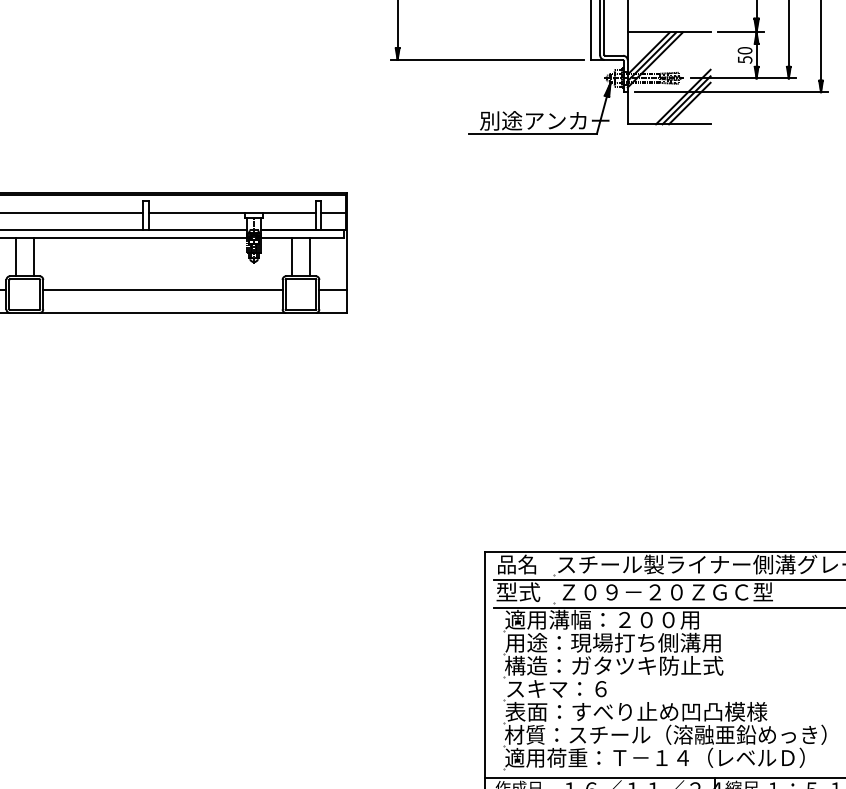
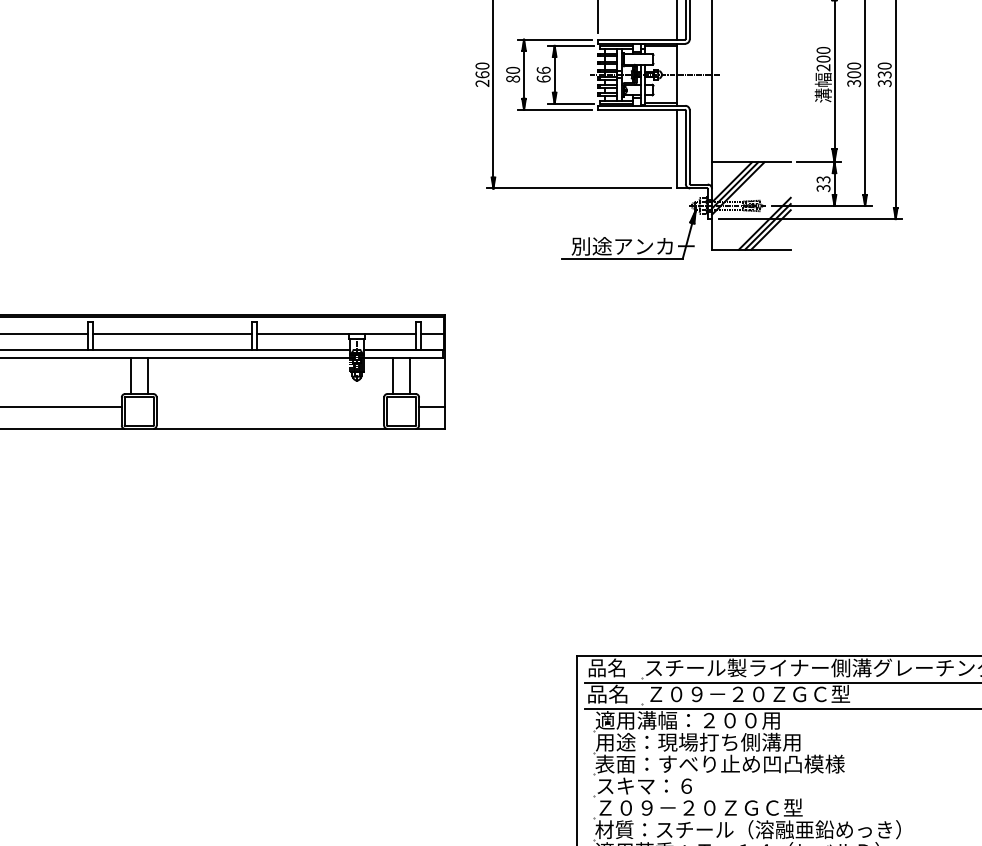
text: (745, 54) -> (823, 183), 50 -> 33
line: (163, 289) -> (270, 406), removed
text: (517, 591) -> (607, 693), 型式 -> 品名
text: (635, 665) -> (719, 763), 構造：ガタツキ防止式 -> 表面：すべり止め凹凸模様
text: (636, 711) -> (720, 807), 表面：すべり止め凹凸模様 -> Ｚ０９－２０ＺＧＣ型

